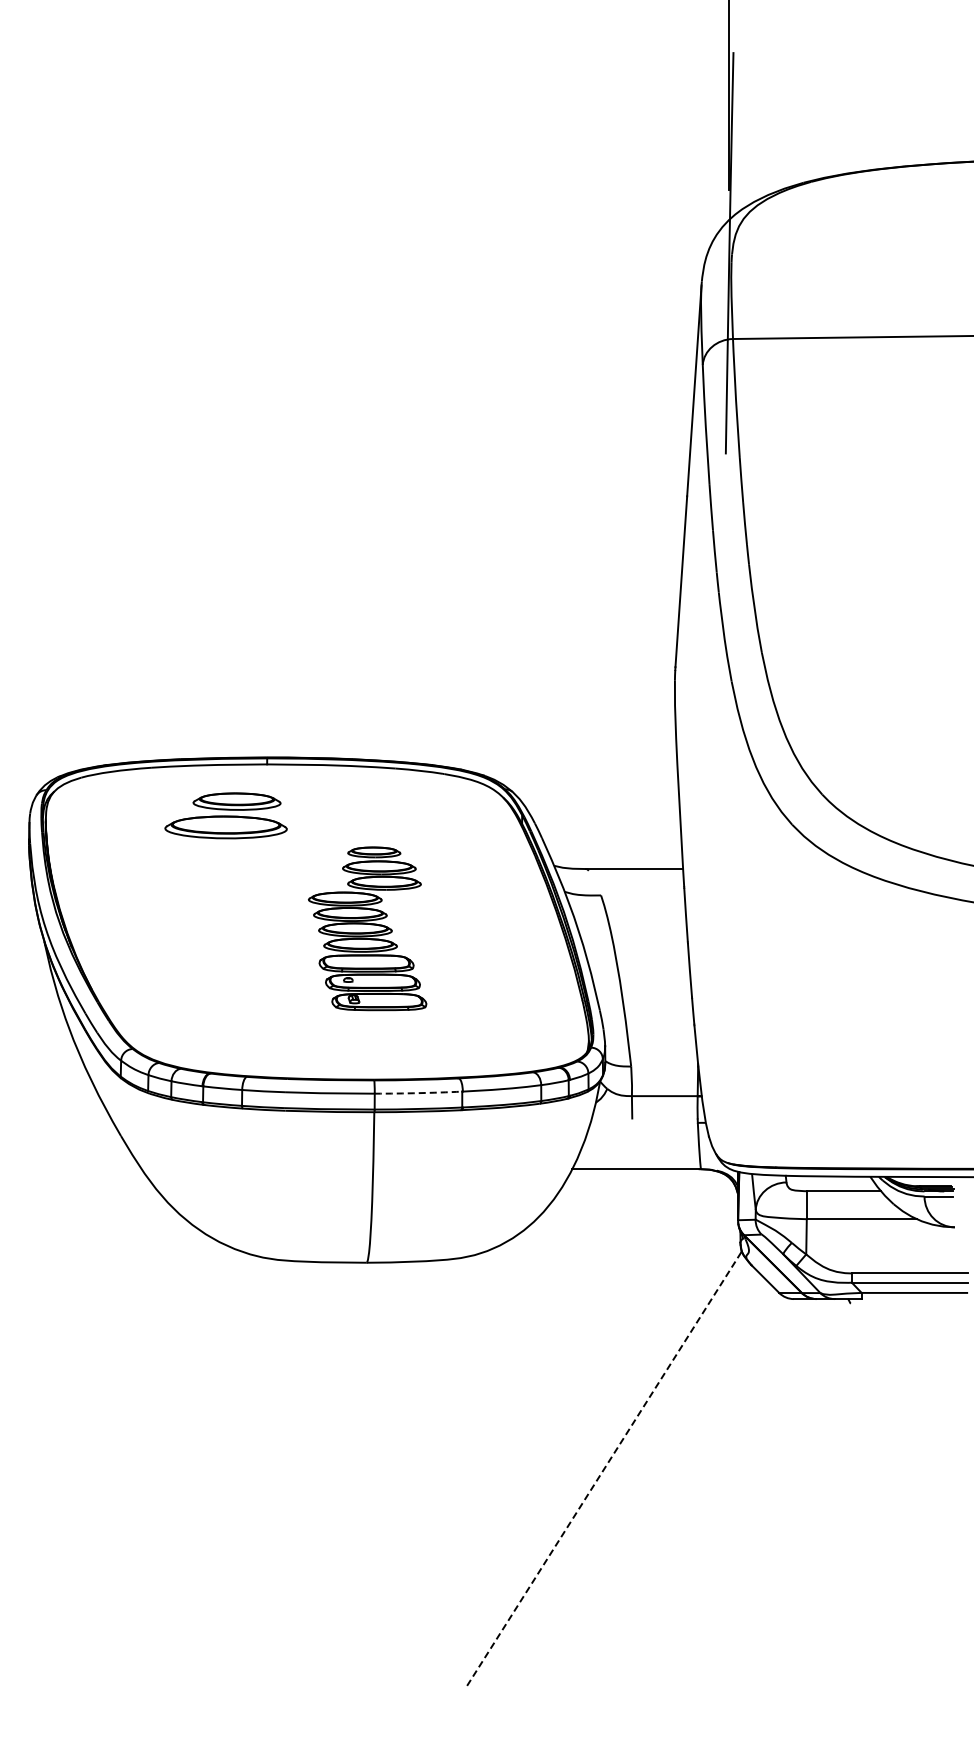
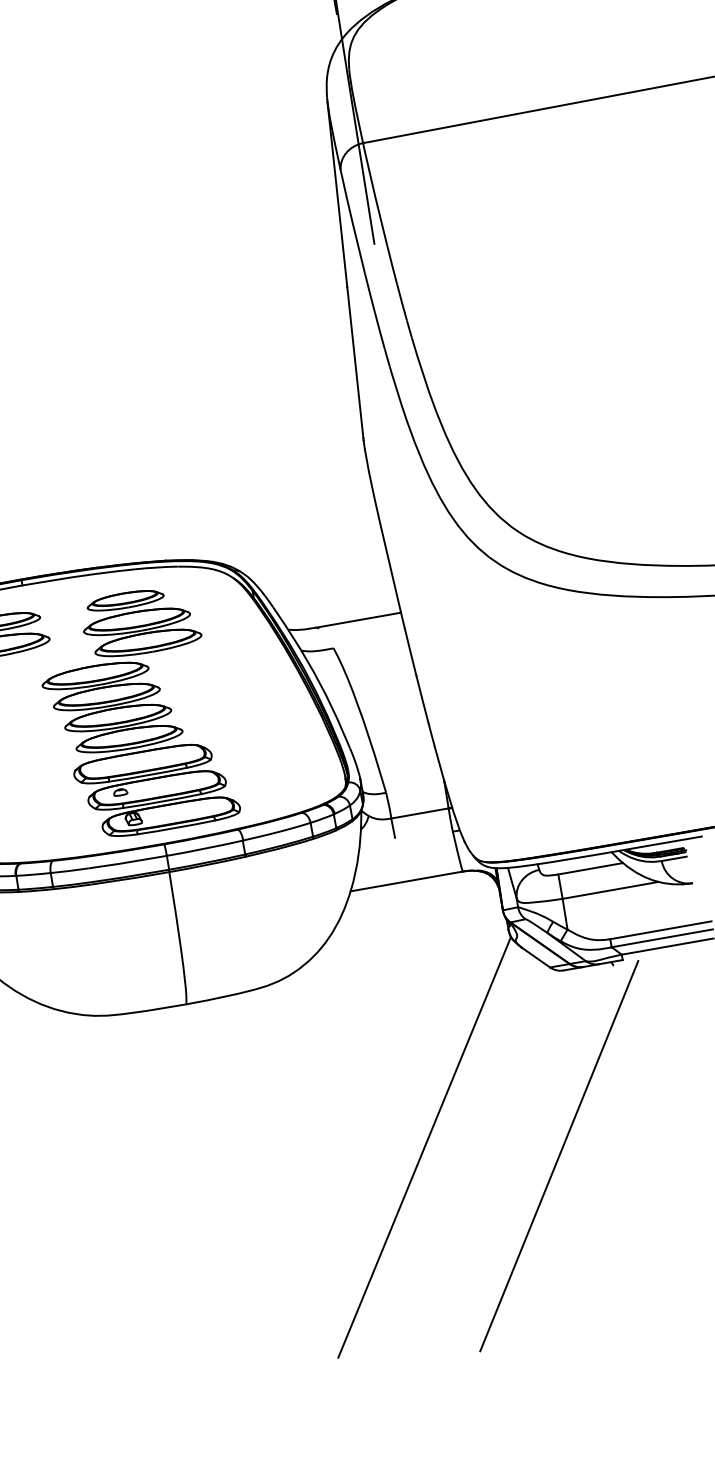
part: (367, 928) -> (135, 713), size x1.67
arc: (418, 1093) -> (204, 848), dashed -> solid
line: (604, 1468) -> (424, 1147), dashed -> solid
line: (752, 1504) -> (559, 1155), added

